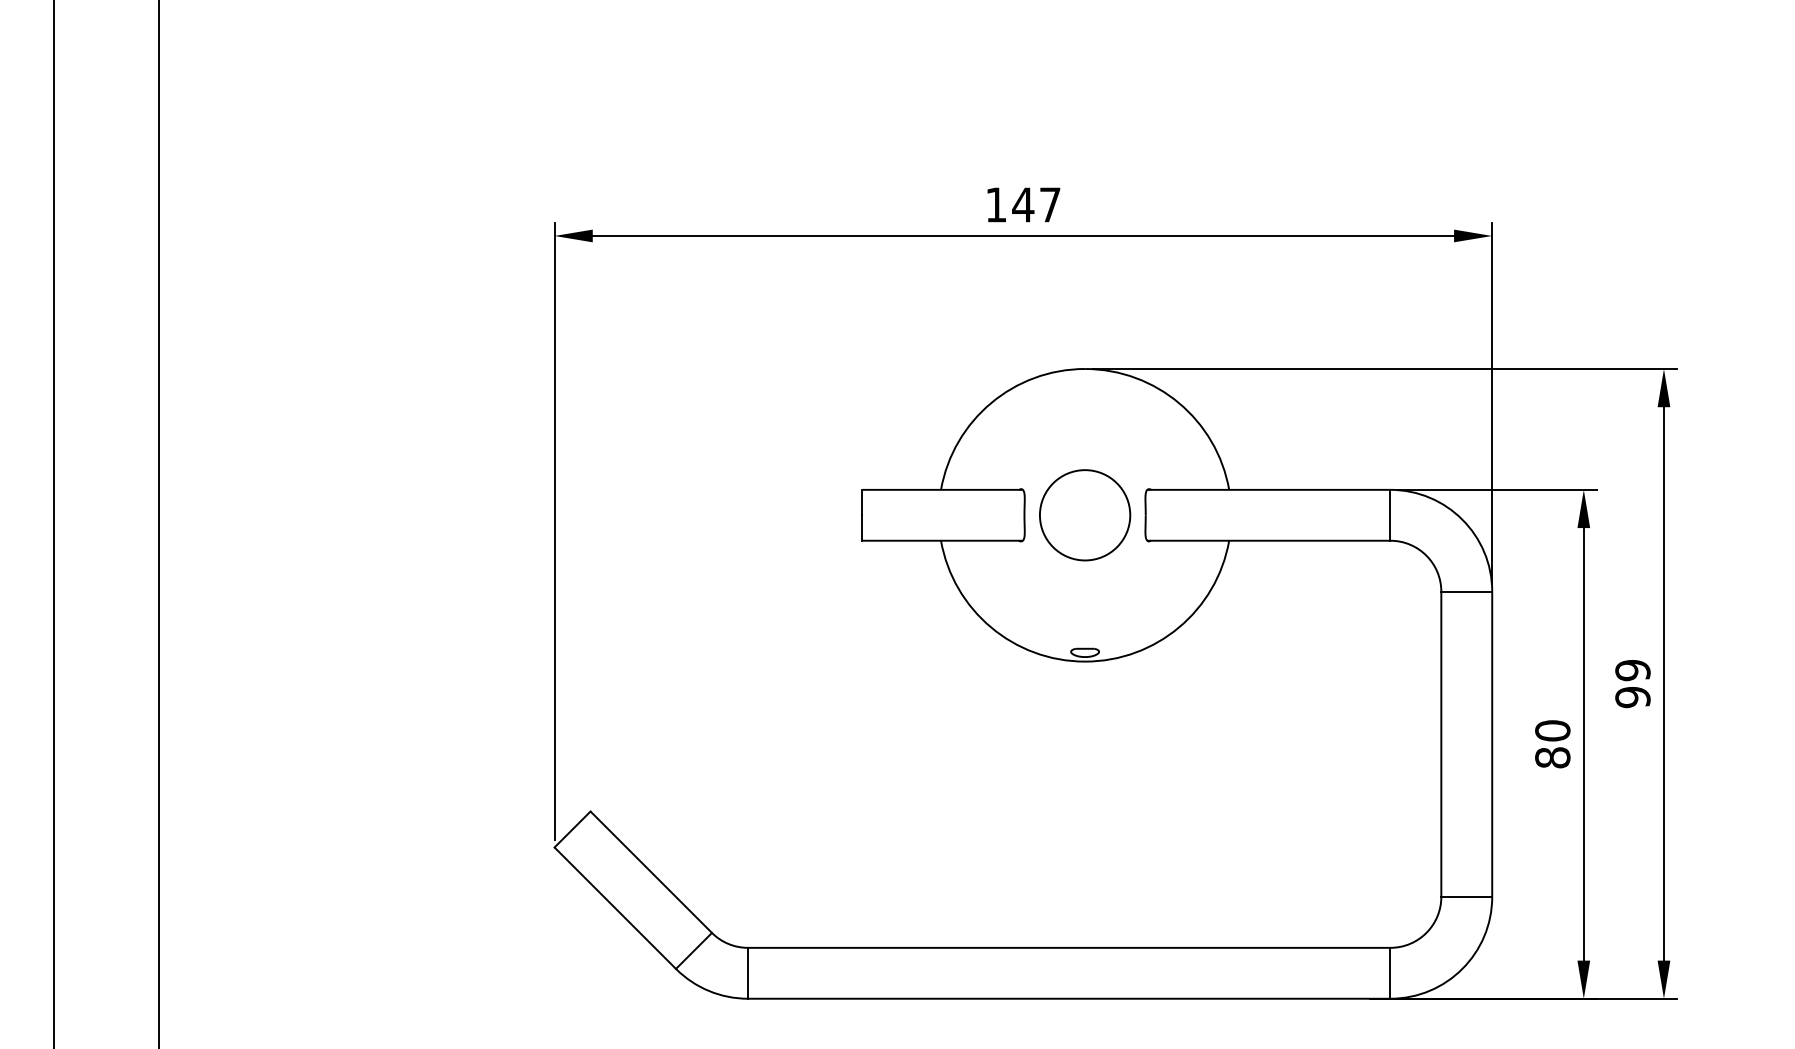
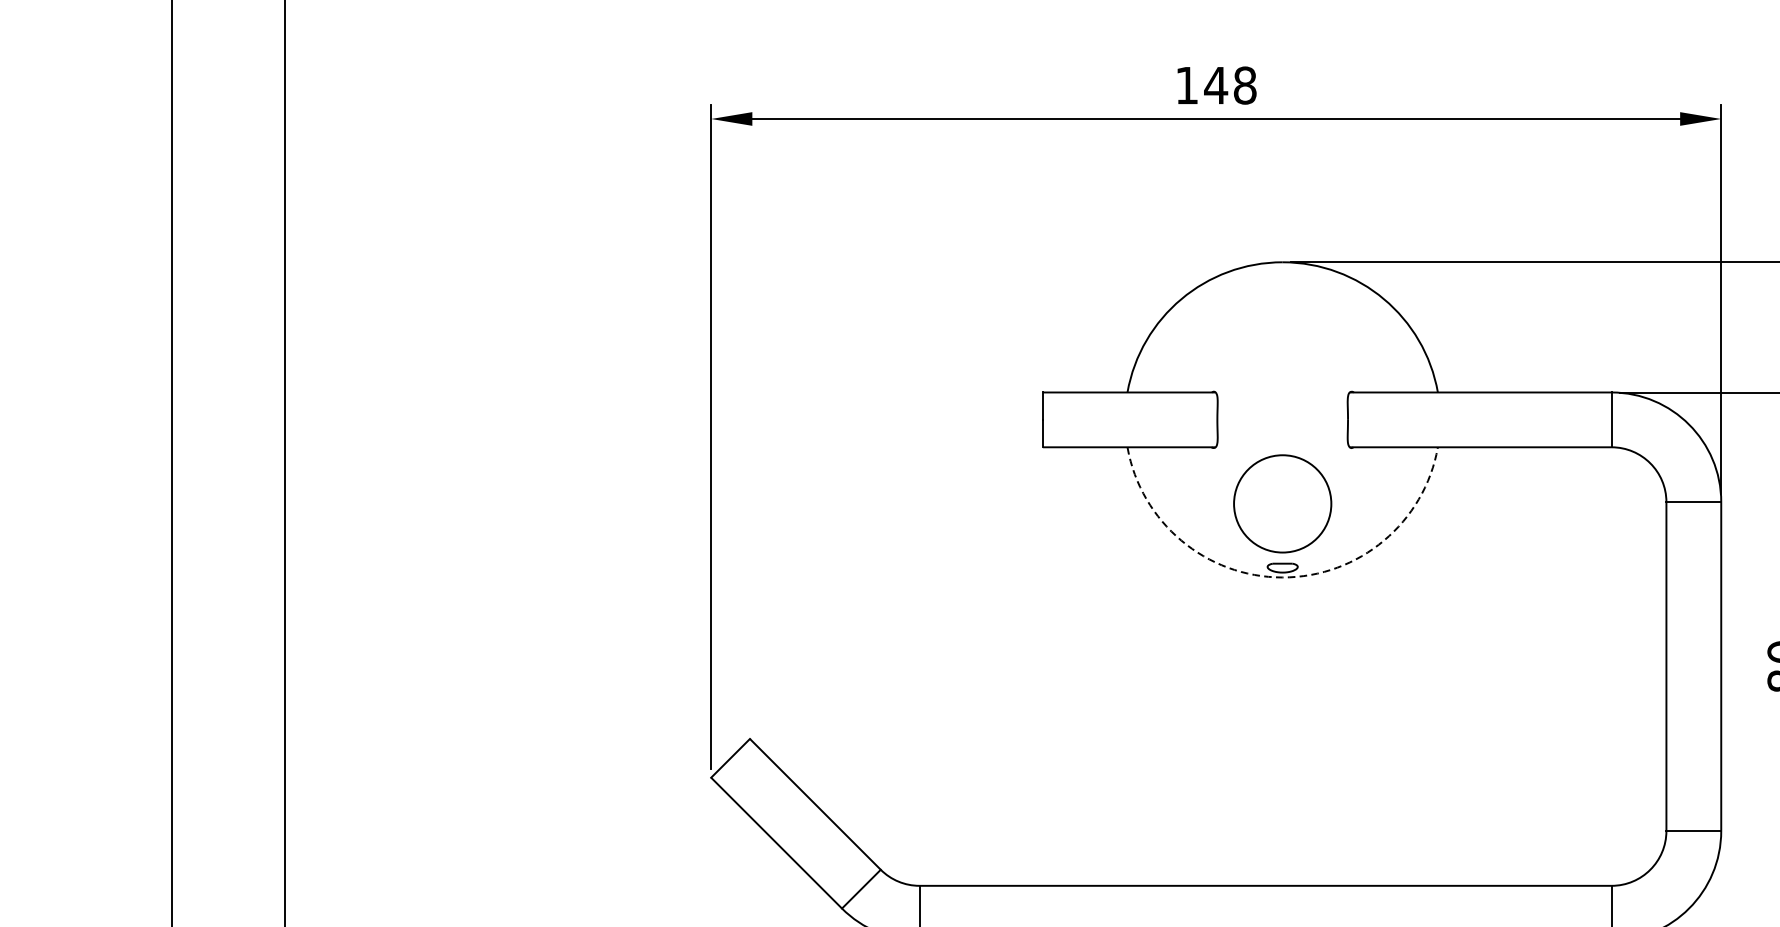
text: (1049, 204) -> (1244, 85), 147 -> 148
circle: (1085, 515) -> (1283, 504), moved
arc: (1085, 661) -> (1283, 577), solid -> dashed

